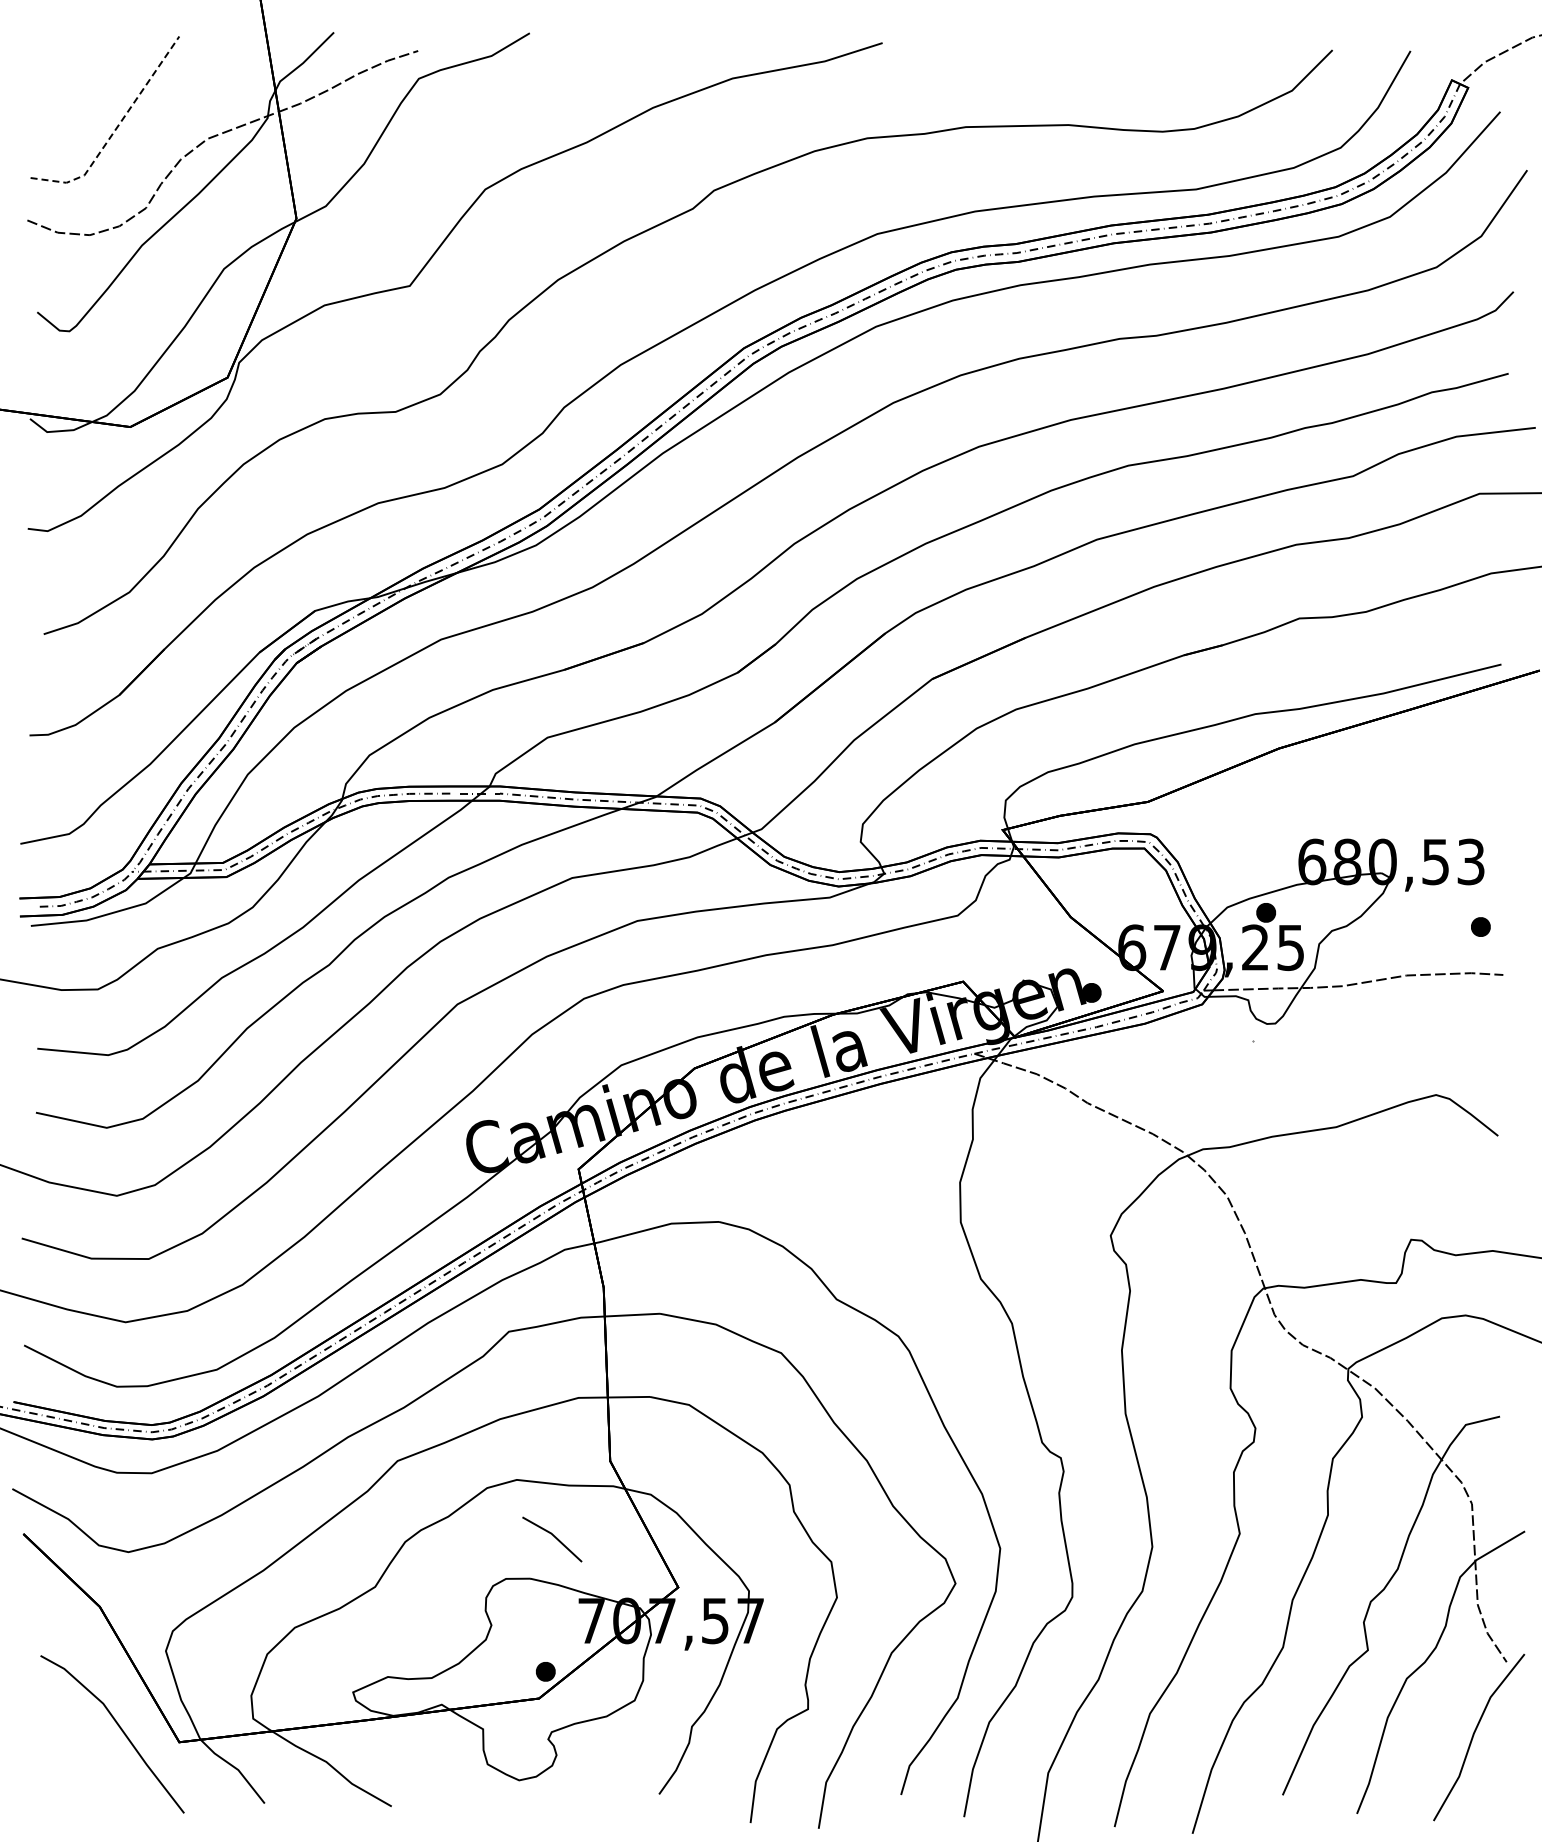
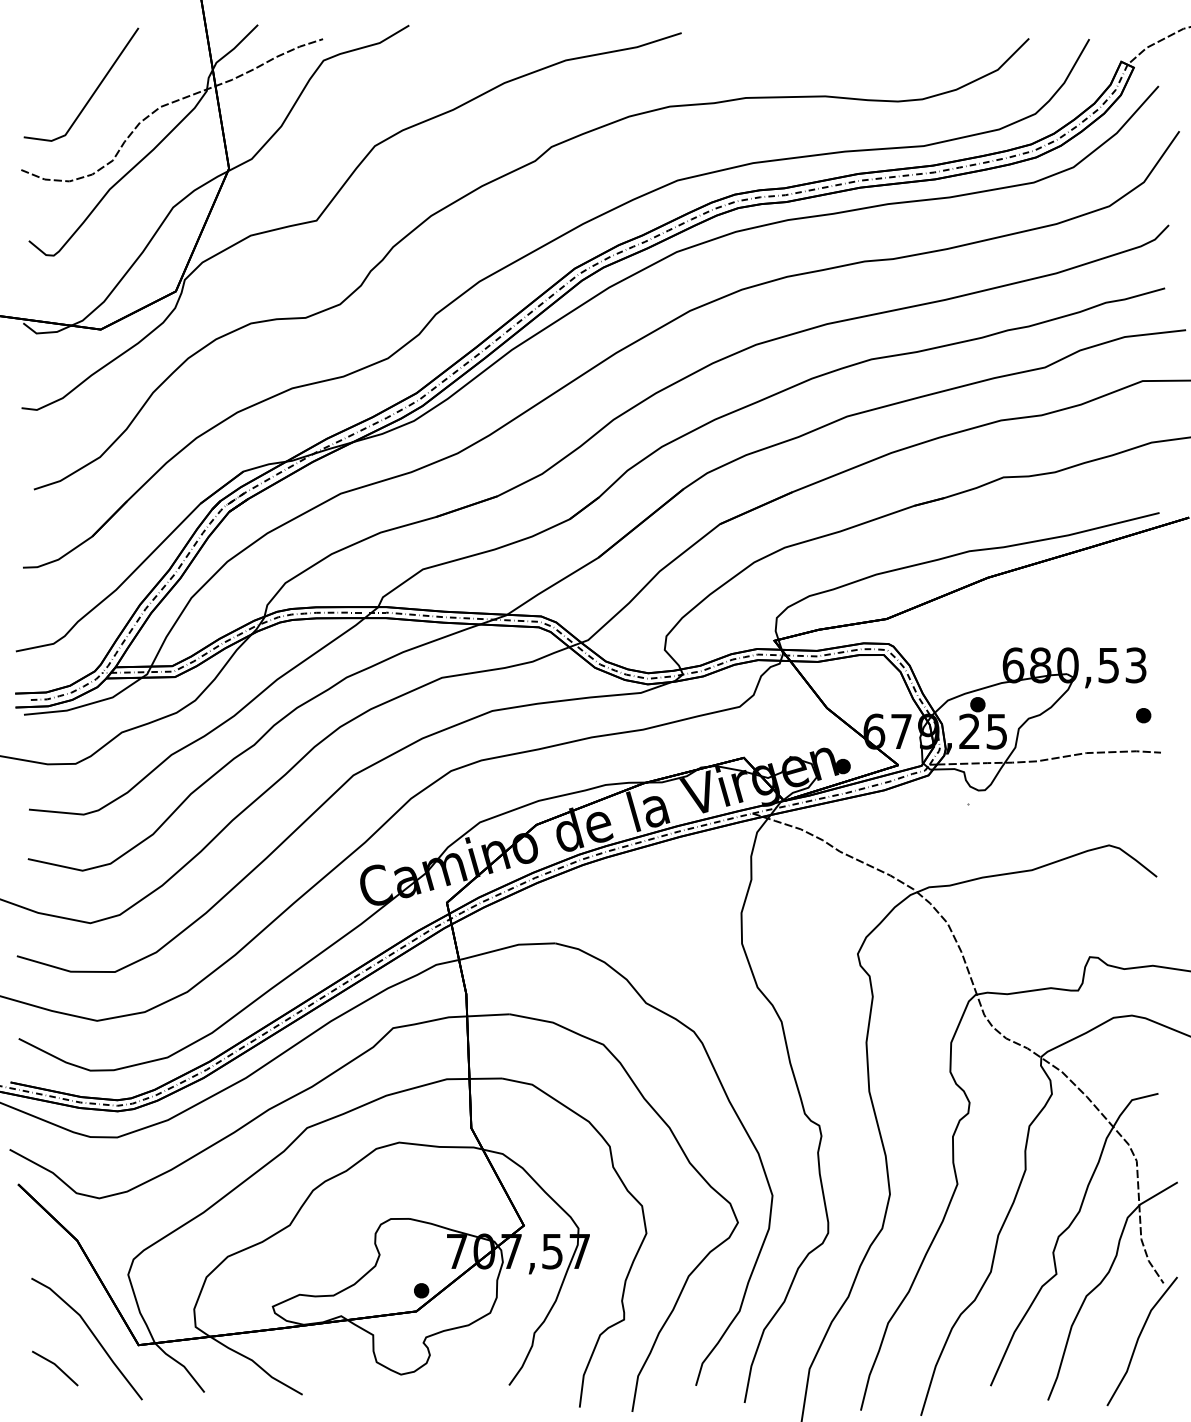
line: (115, 130) -> (89, 100), dashed -> solid
line: (554, 1537) -> (56, 1366), moved

